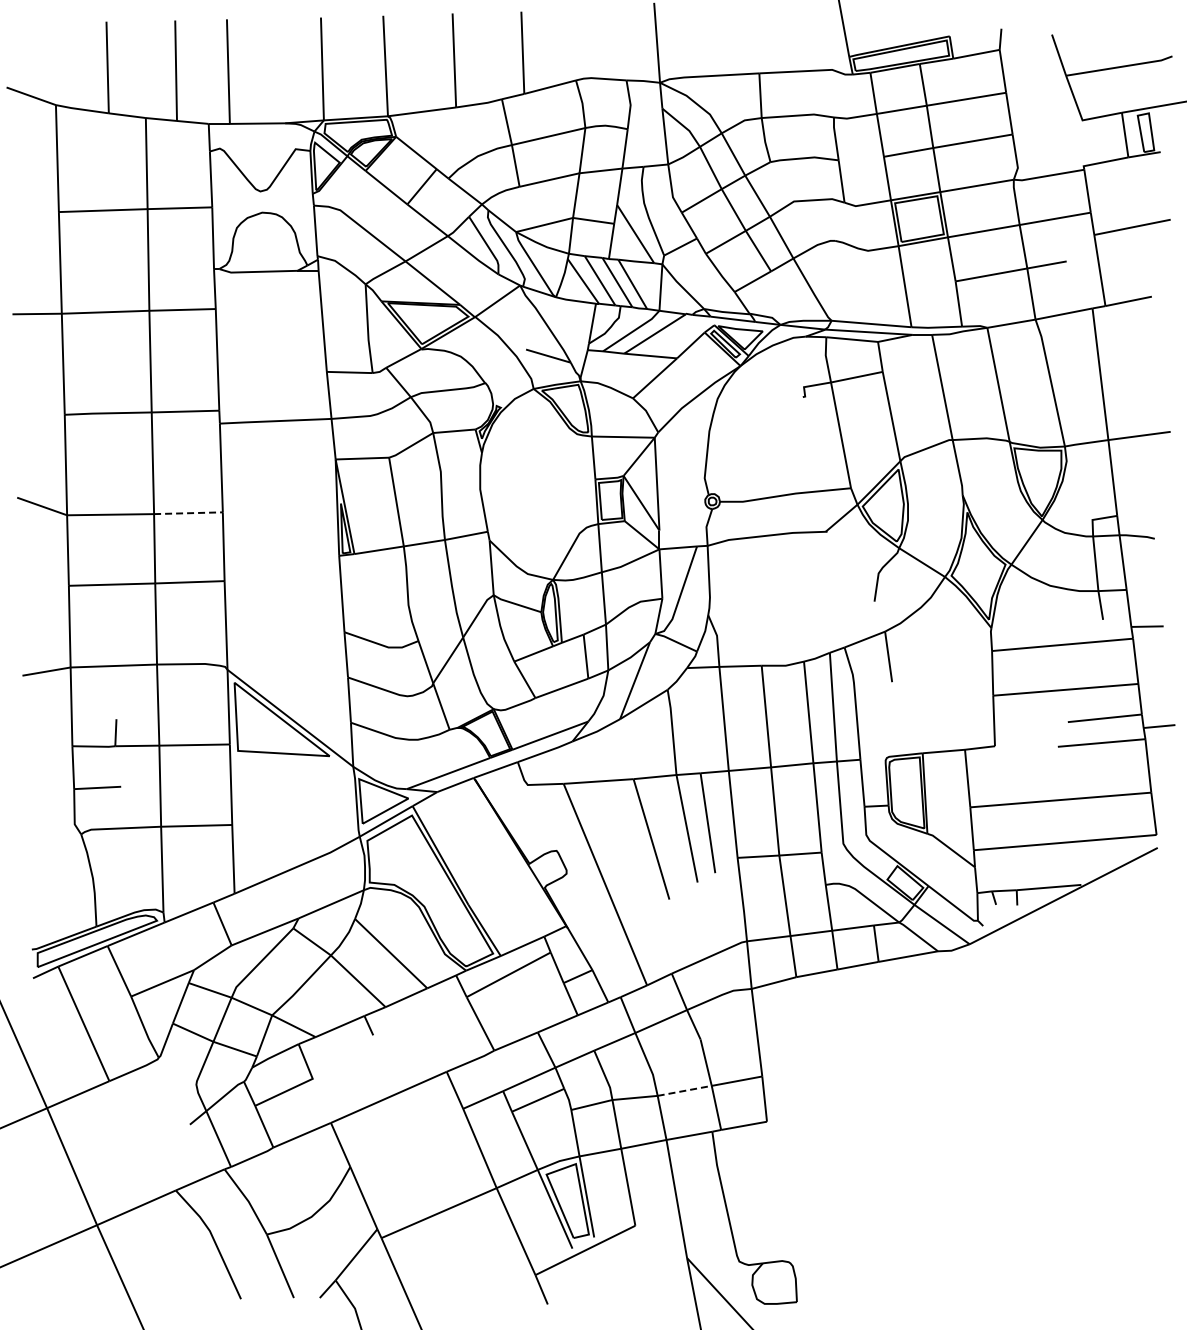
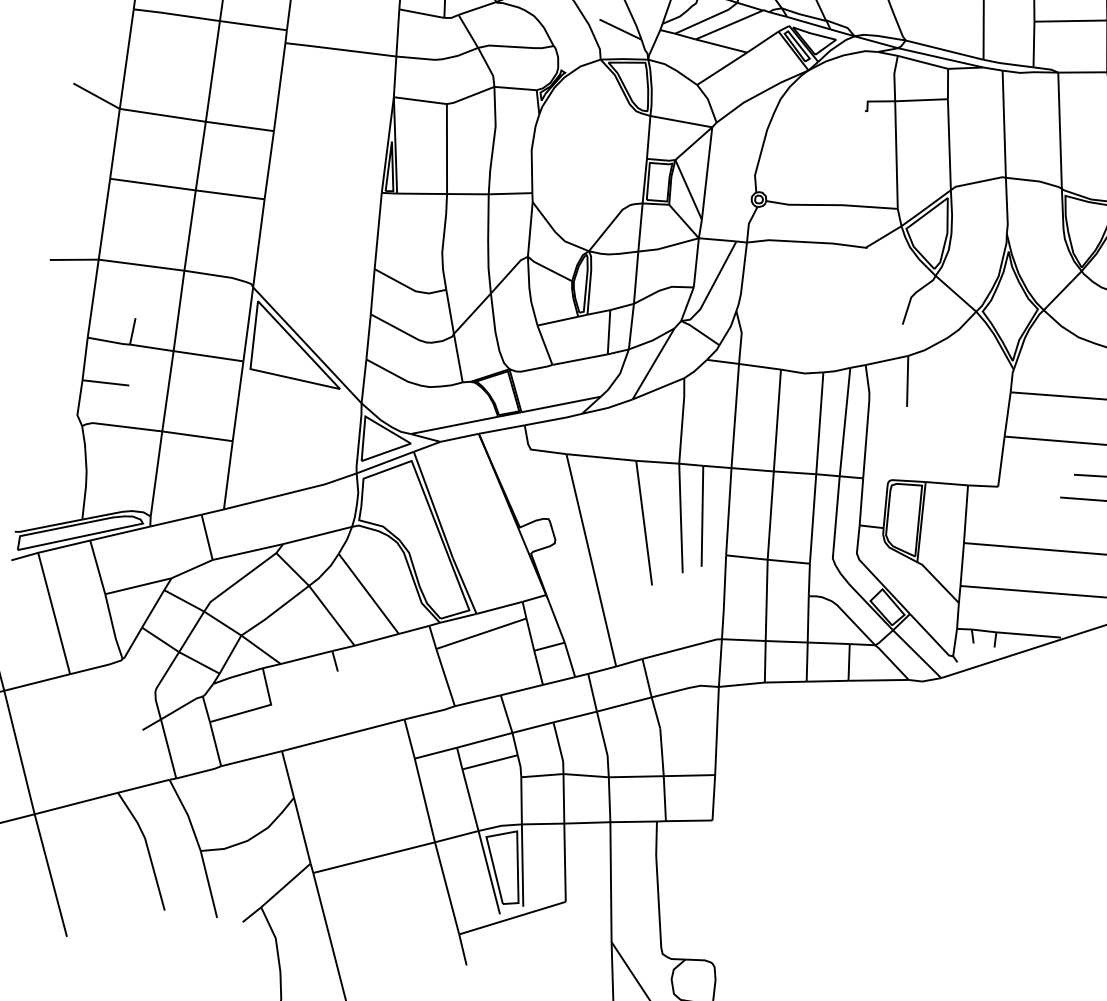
line: (188, 513) -> (239, 126), dashed -> solid
line: (685, 1090) -> (637, 776), dashed -> solid

